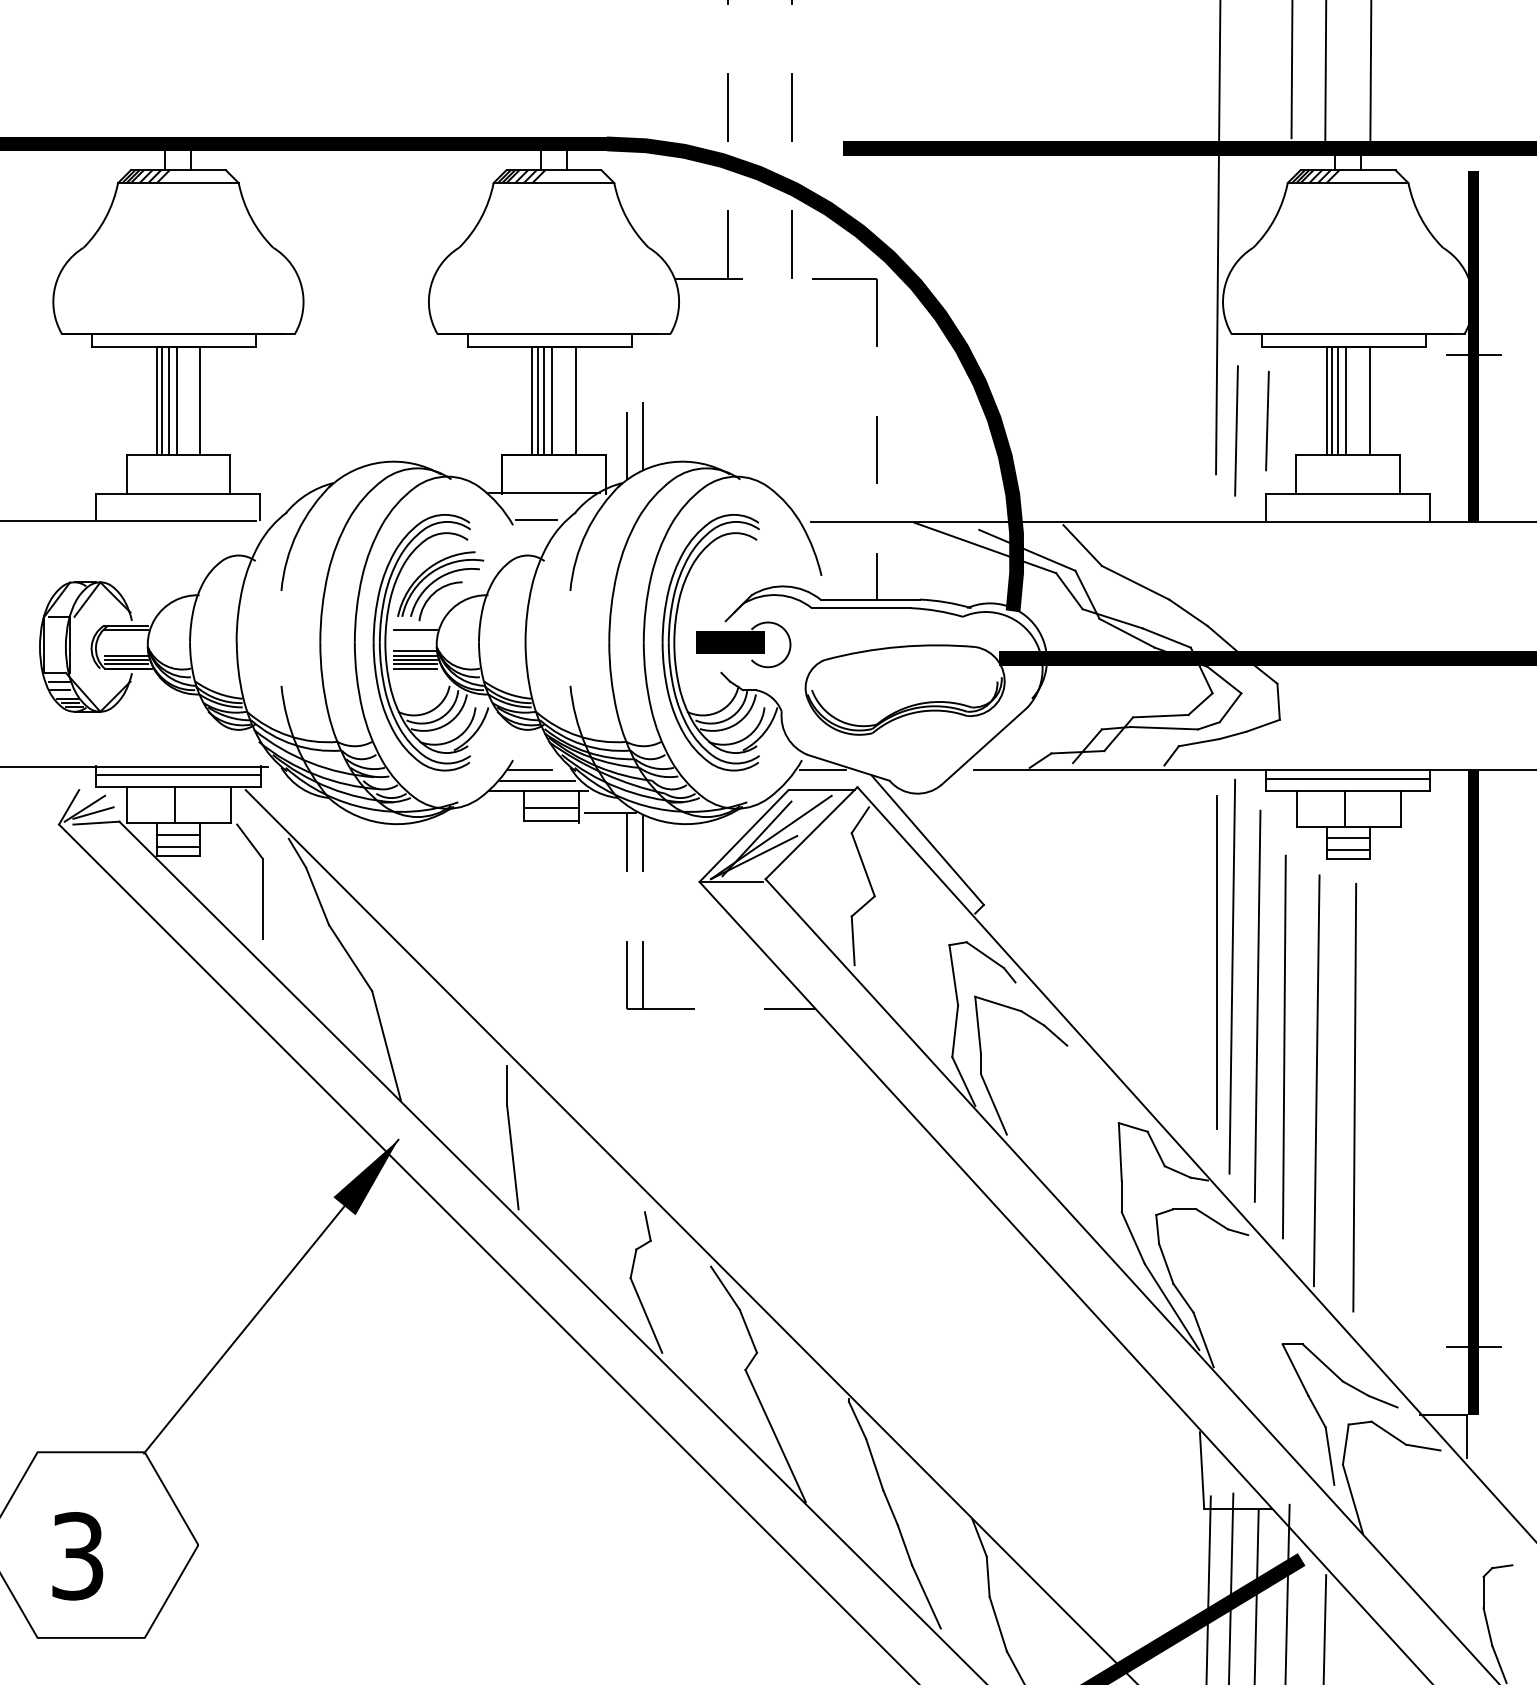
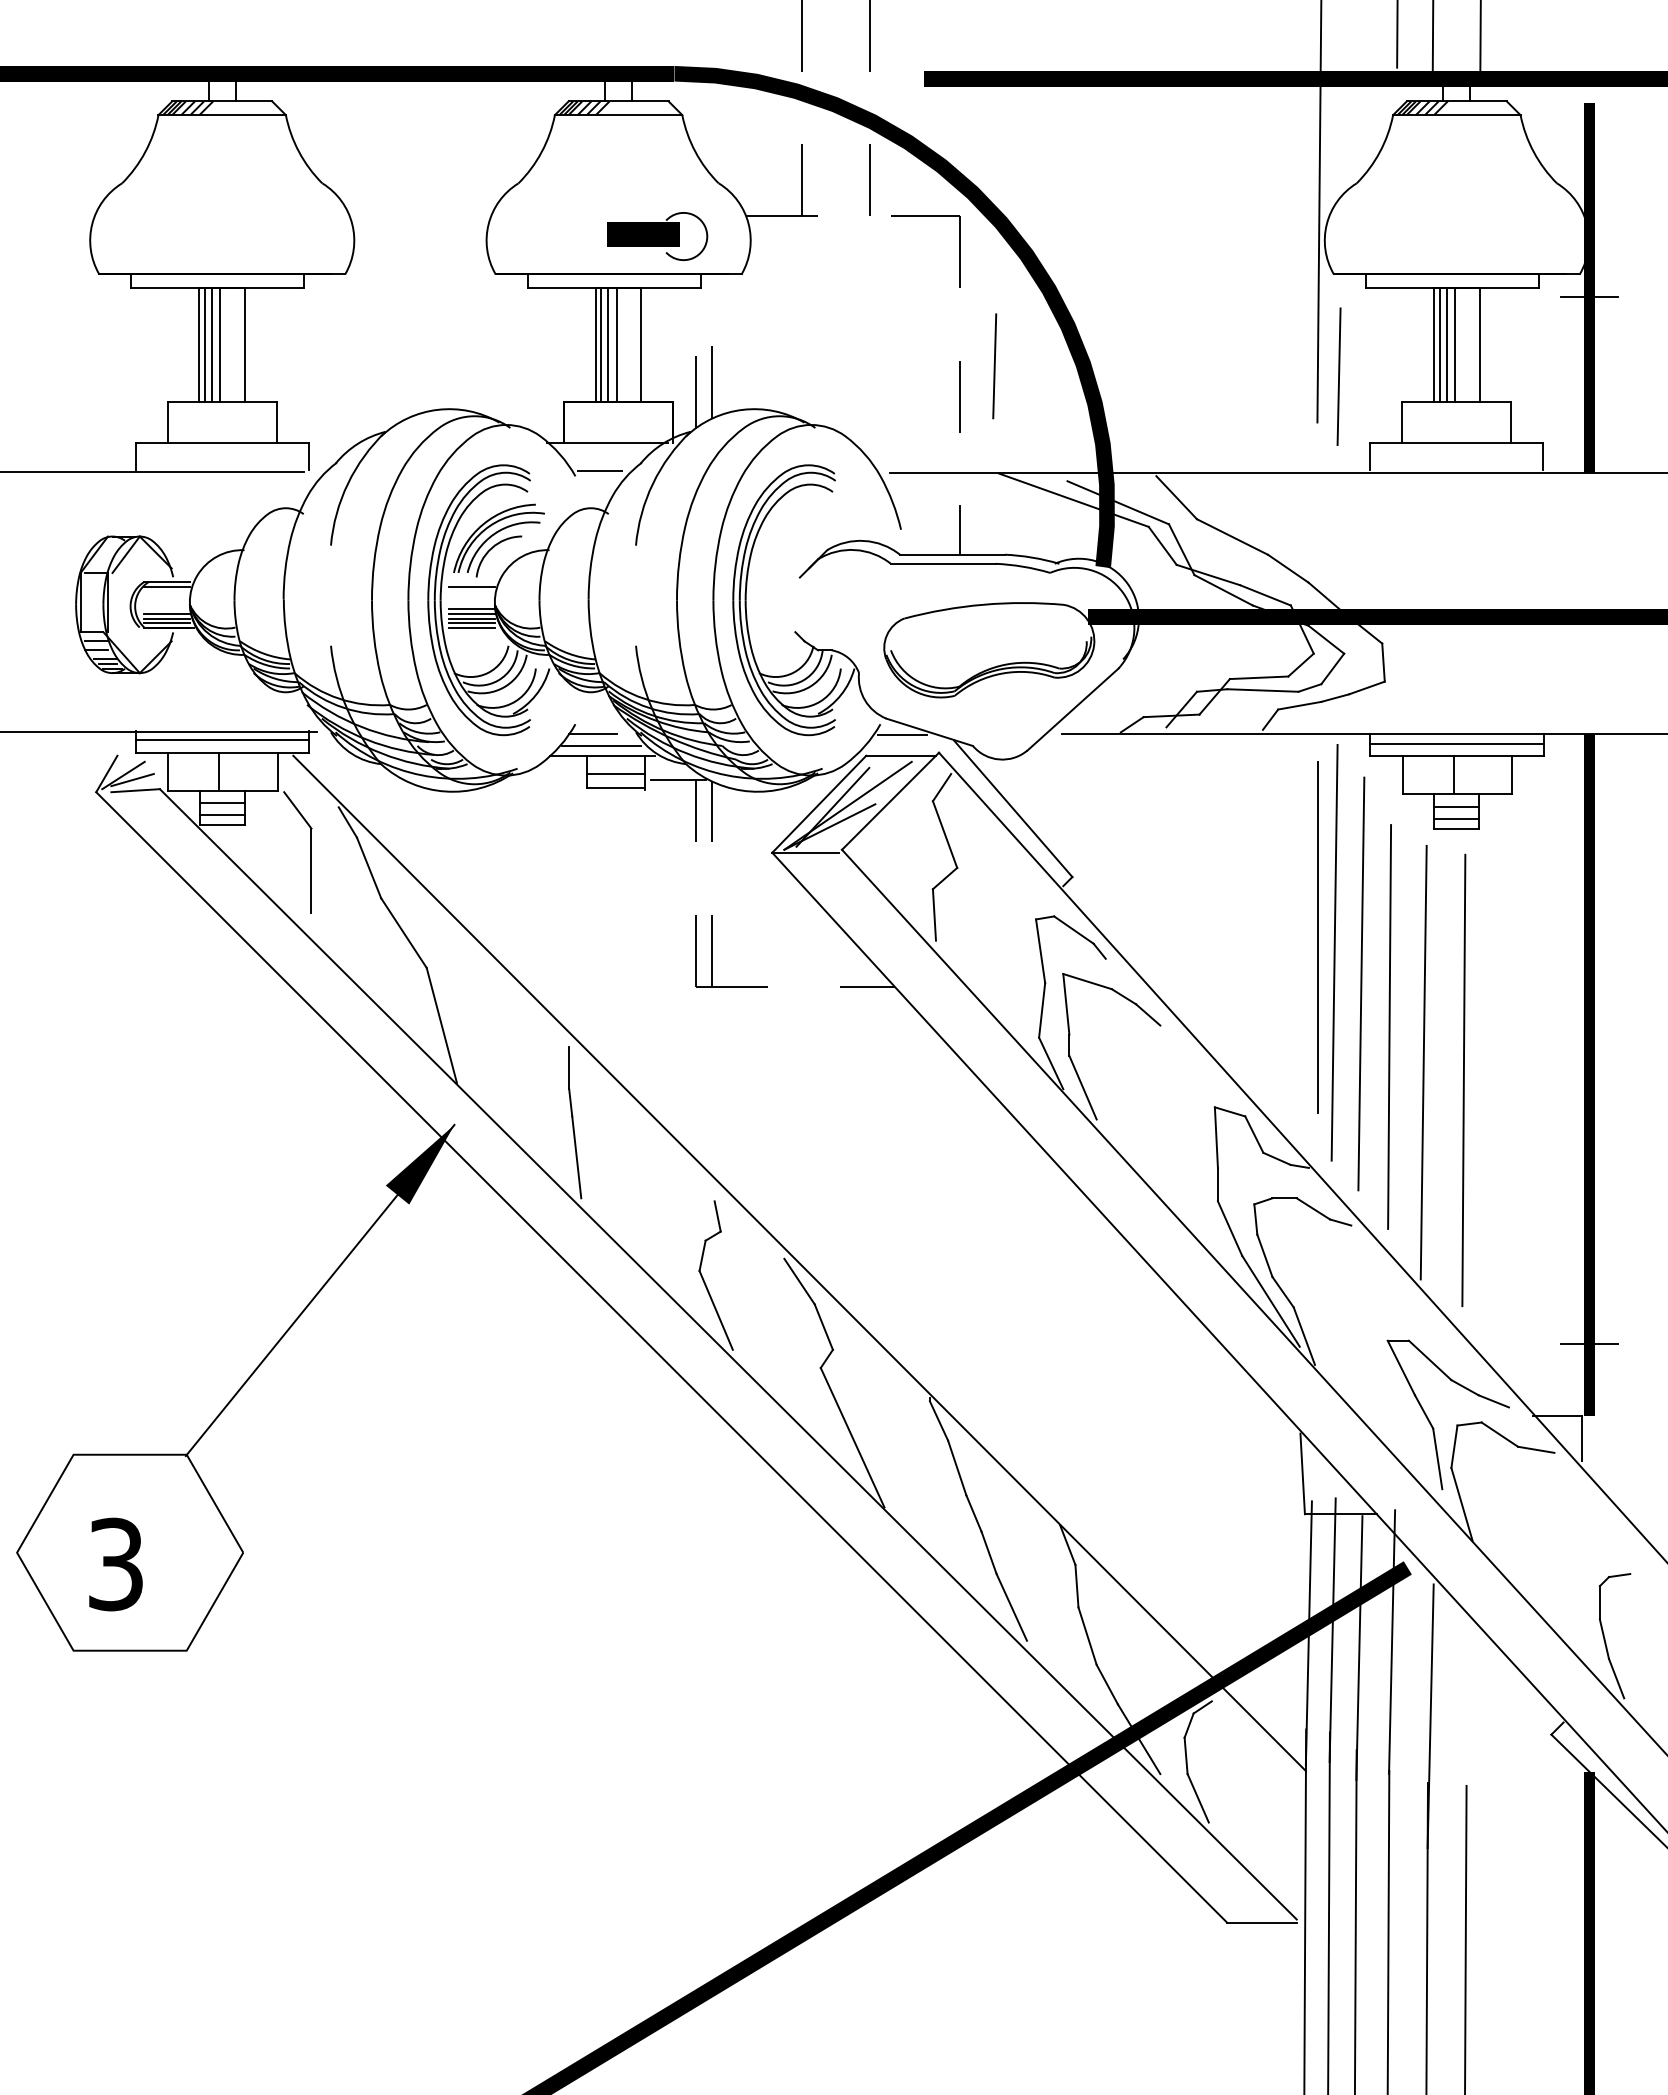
line: (1267, 421) -> (994, 366), moved
part: (743, 644) -> (657, 236), moved

